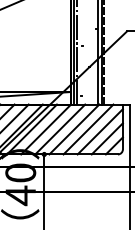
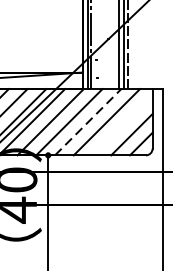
line: (74, 129) -> (88, 122), solid -> dashed
line: (99, 131) -> (121, 124), removed

